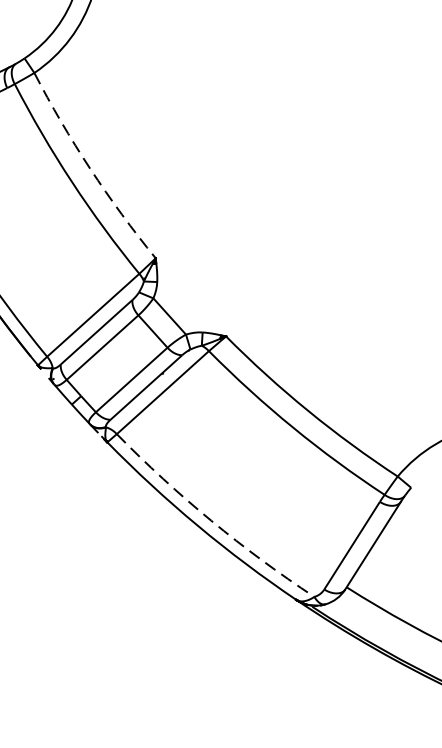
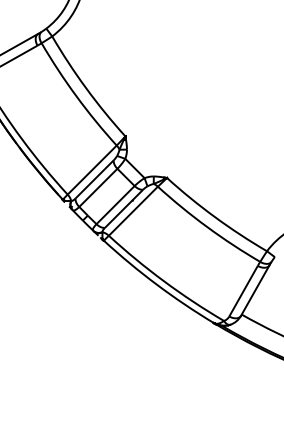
arc: (90, 169) -> (86, 88), dashed -> solid
arc: (211, 520) -> (164, 281), dashed -> solid

